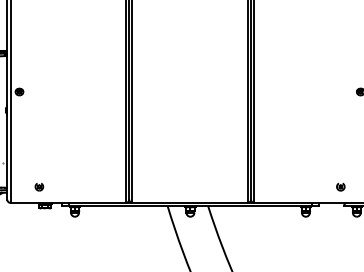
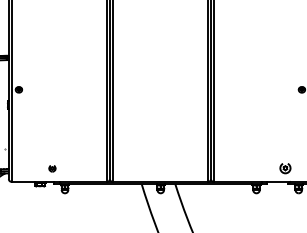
part: (39, 186) -> (52, 168), moved
part: (340, 186) -> (285, 168), size x1.6

